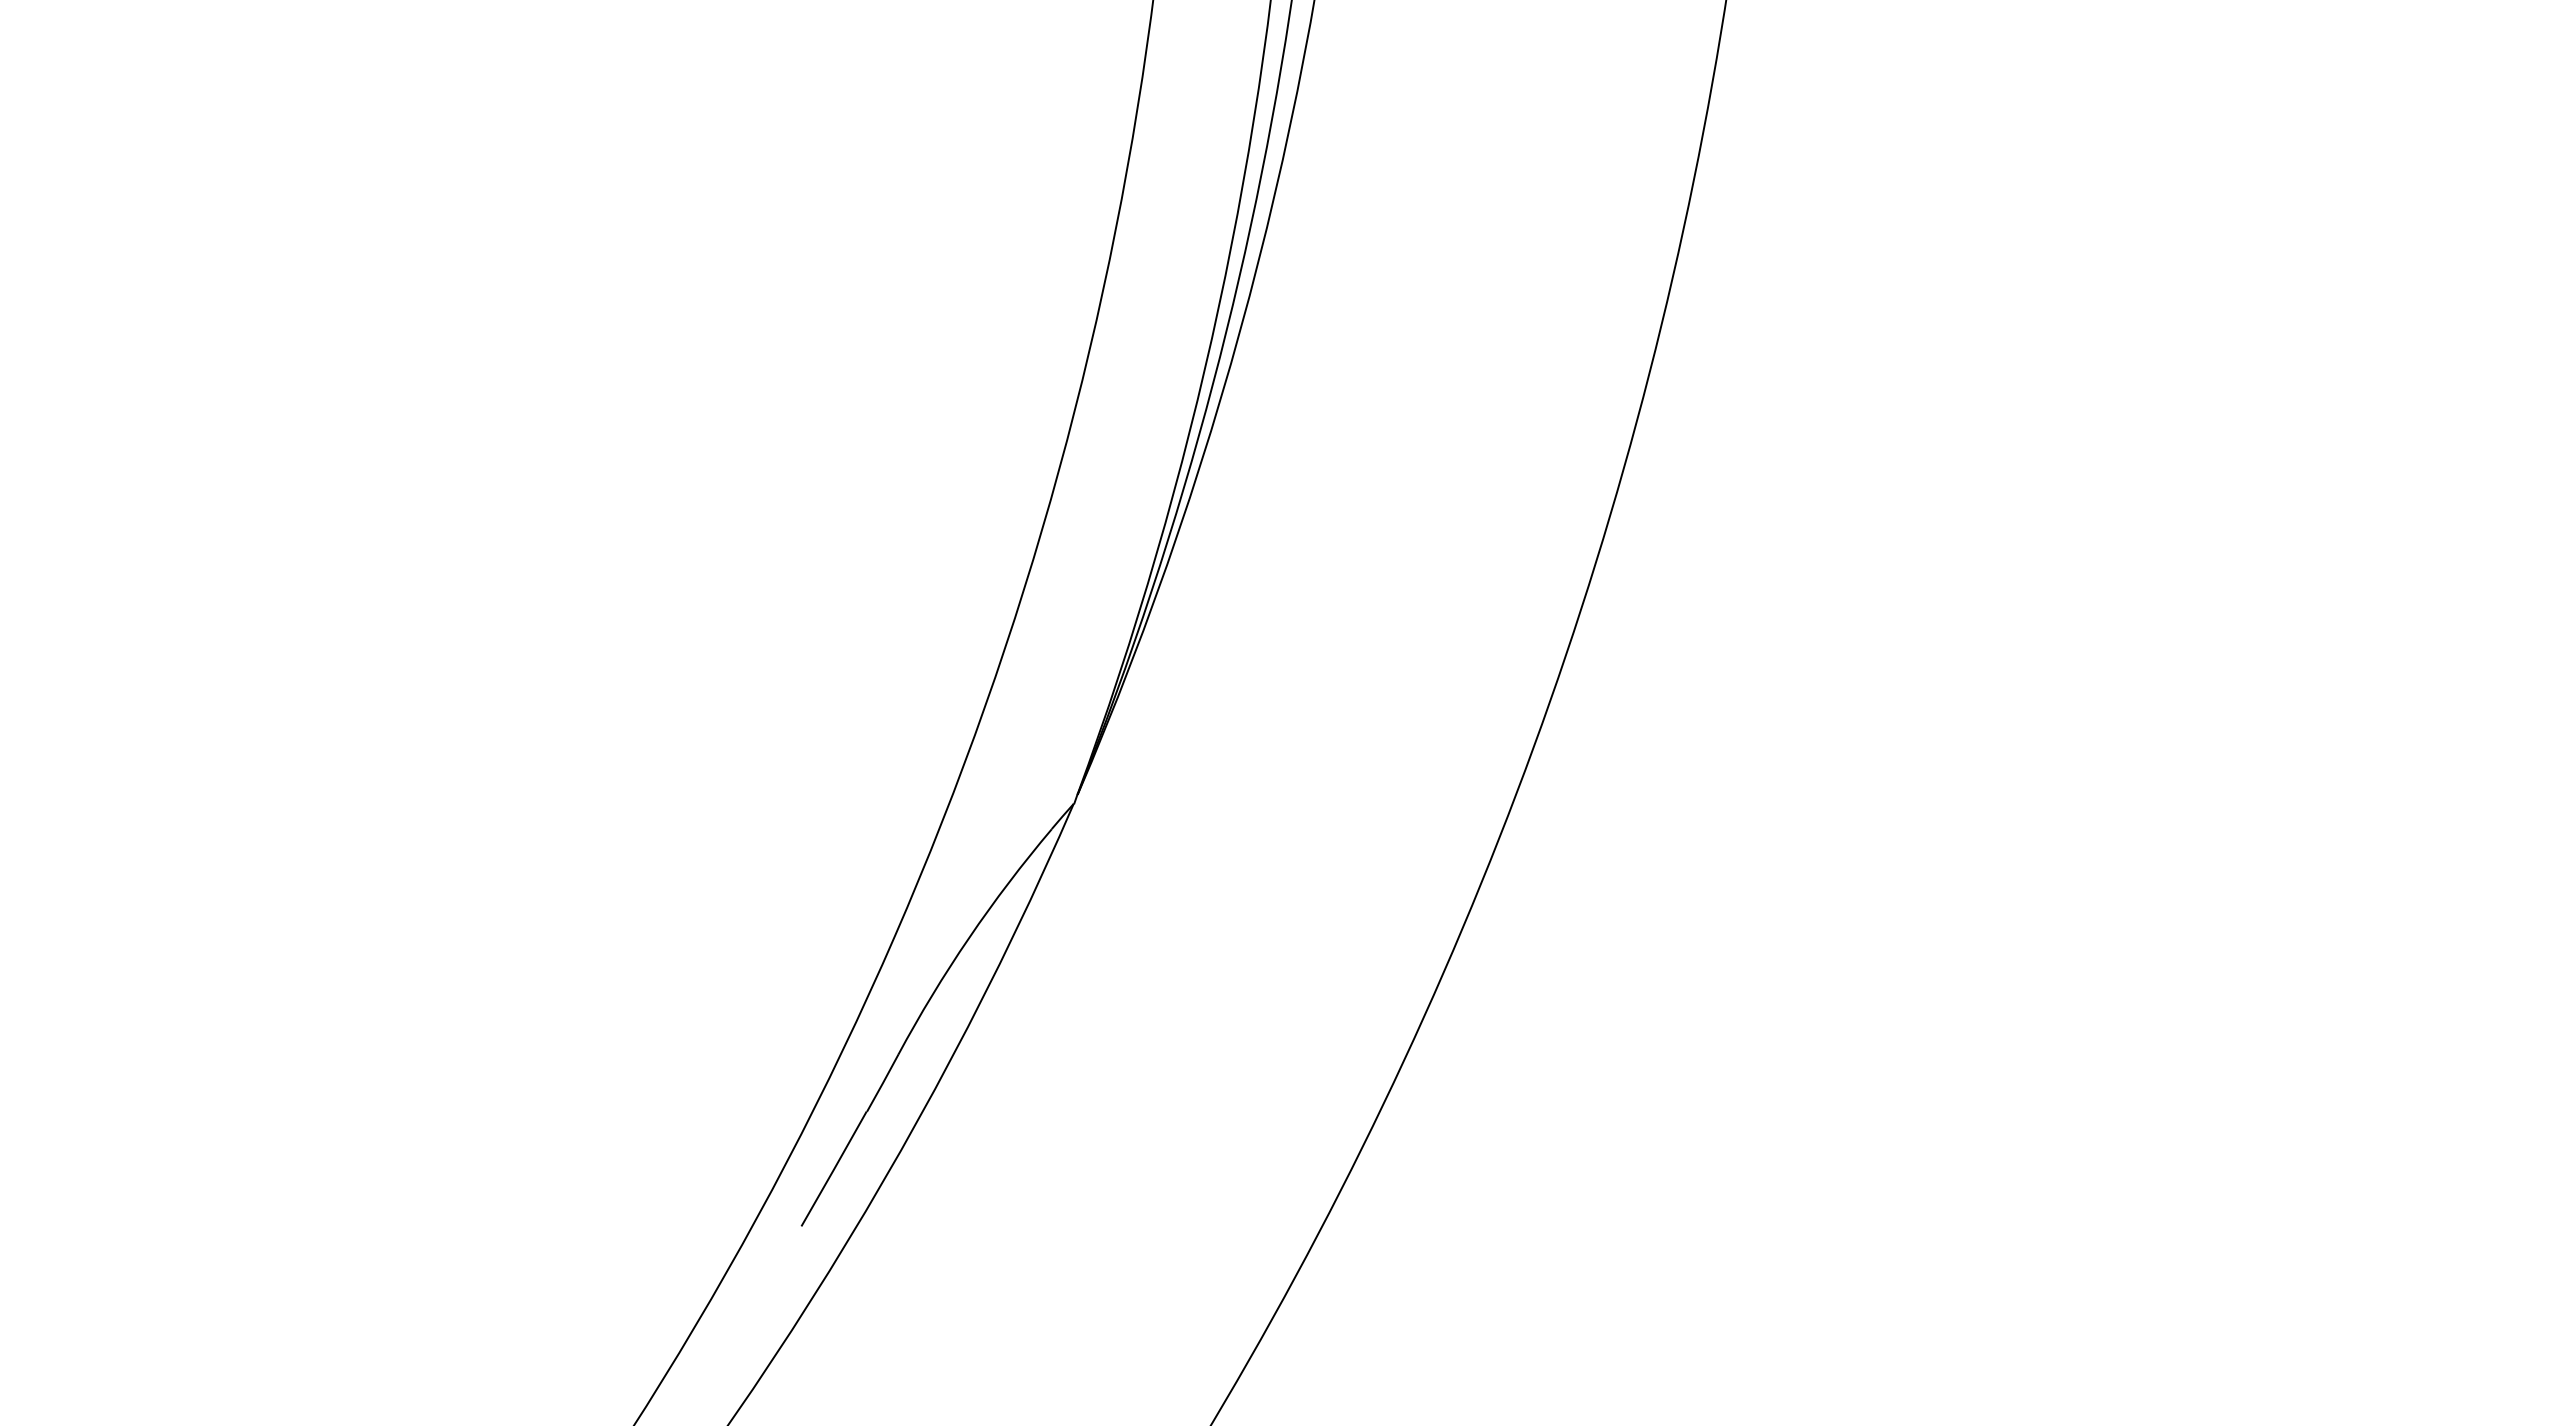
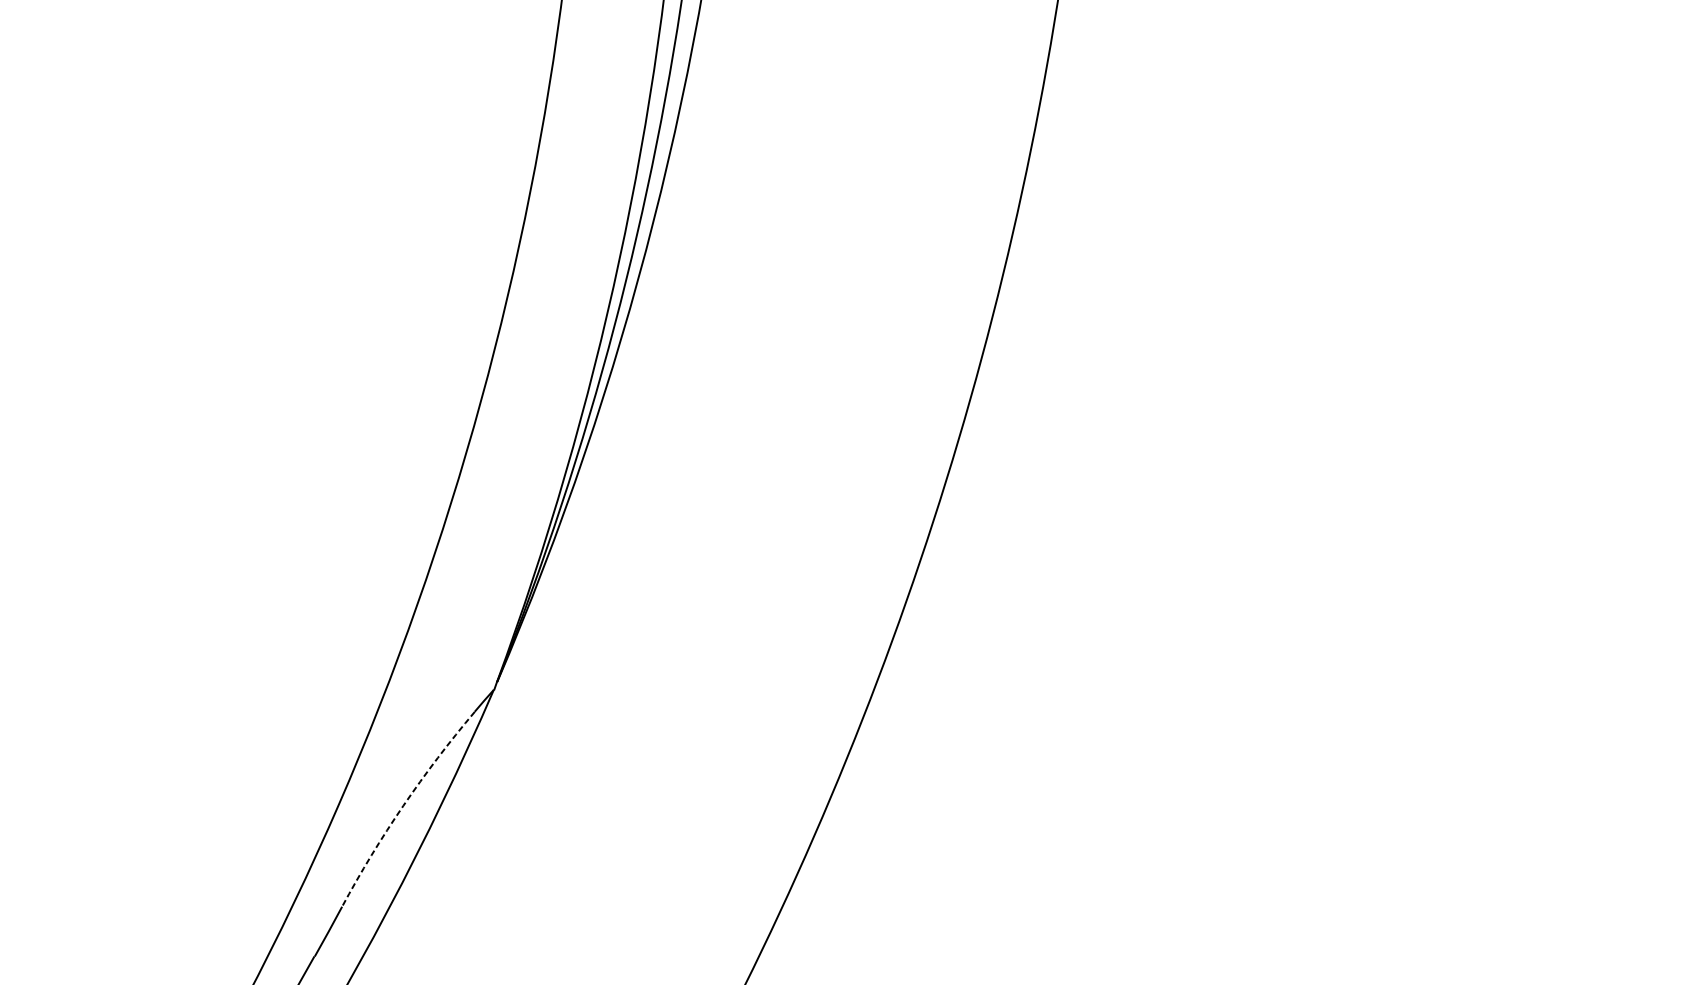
arc: (969, 937) -> (403, 805), solid -> dashed

